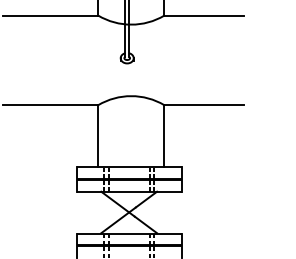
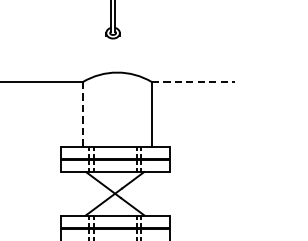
line: (204, 105) -> (193, 82), solid -> dashed
line: (98, 136) -> (83, 114), solid -> dashed

